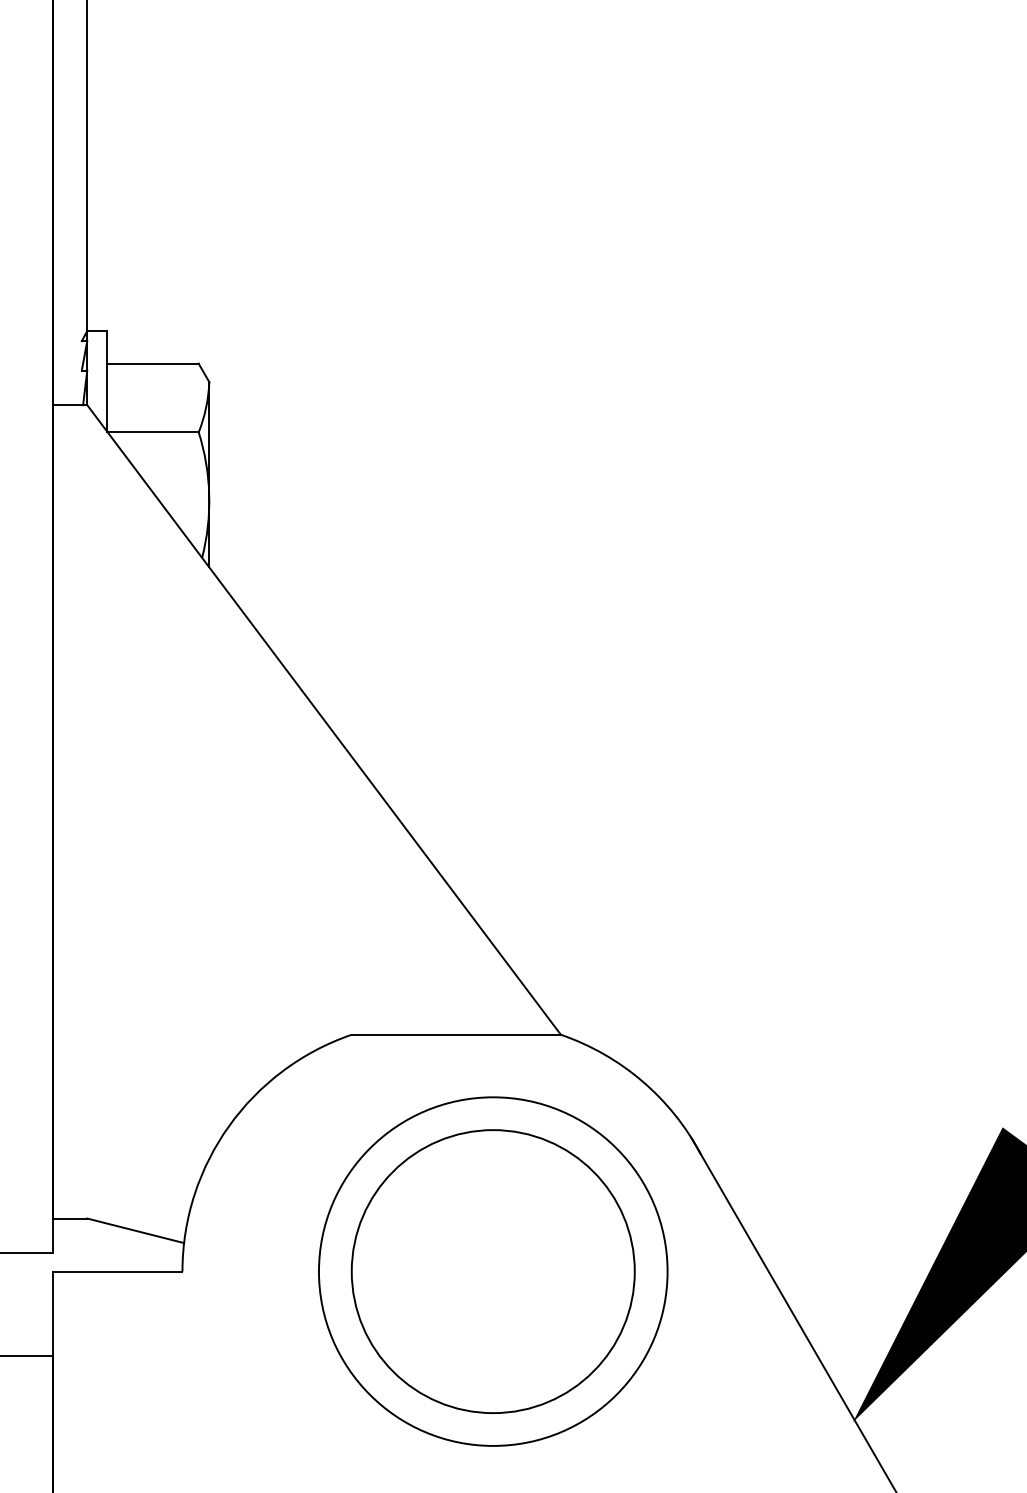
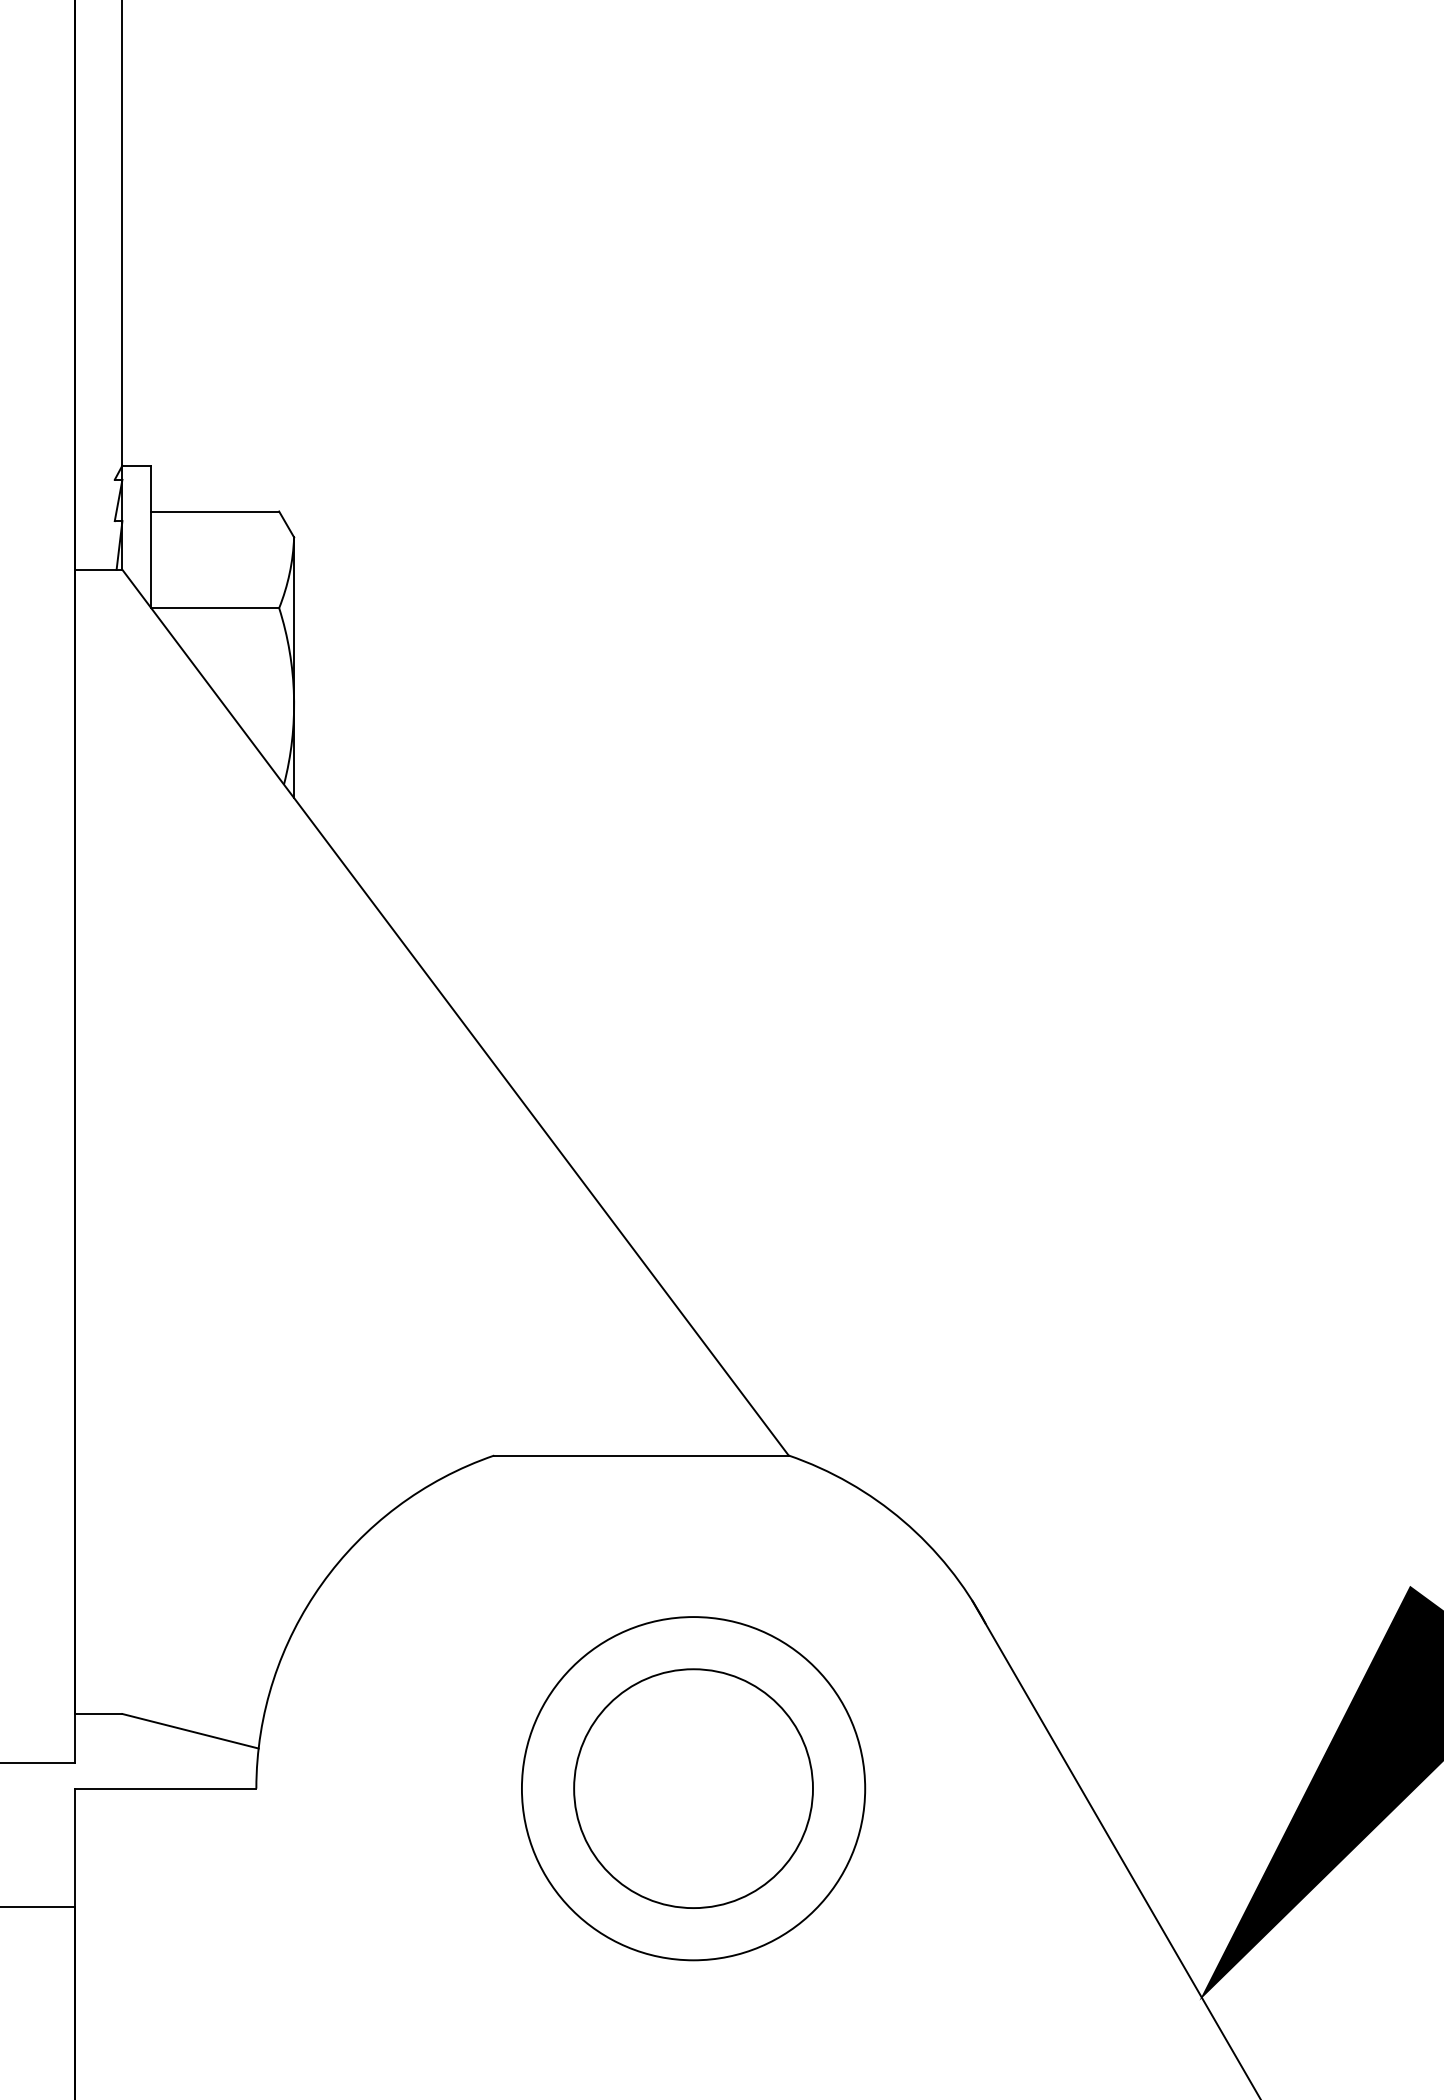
circle: (493, 1271) -> (693, 1788), size x0.6
circle: (493, 1271) -> (693, 1788), size x0.7

